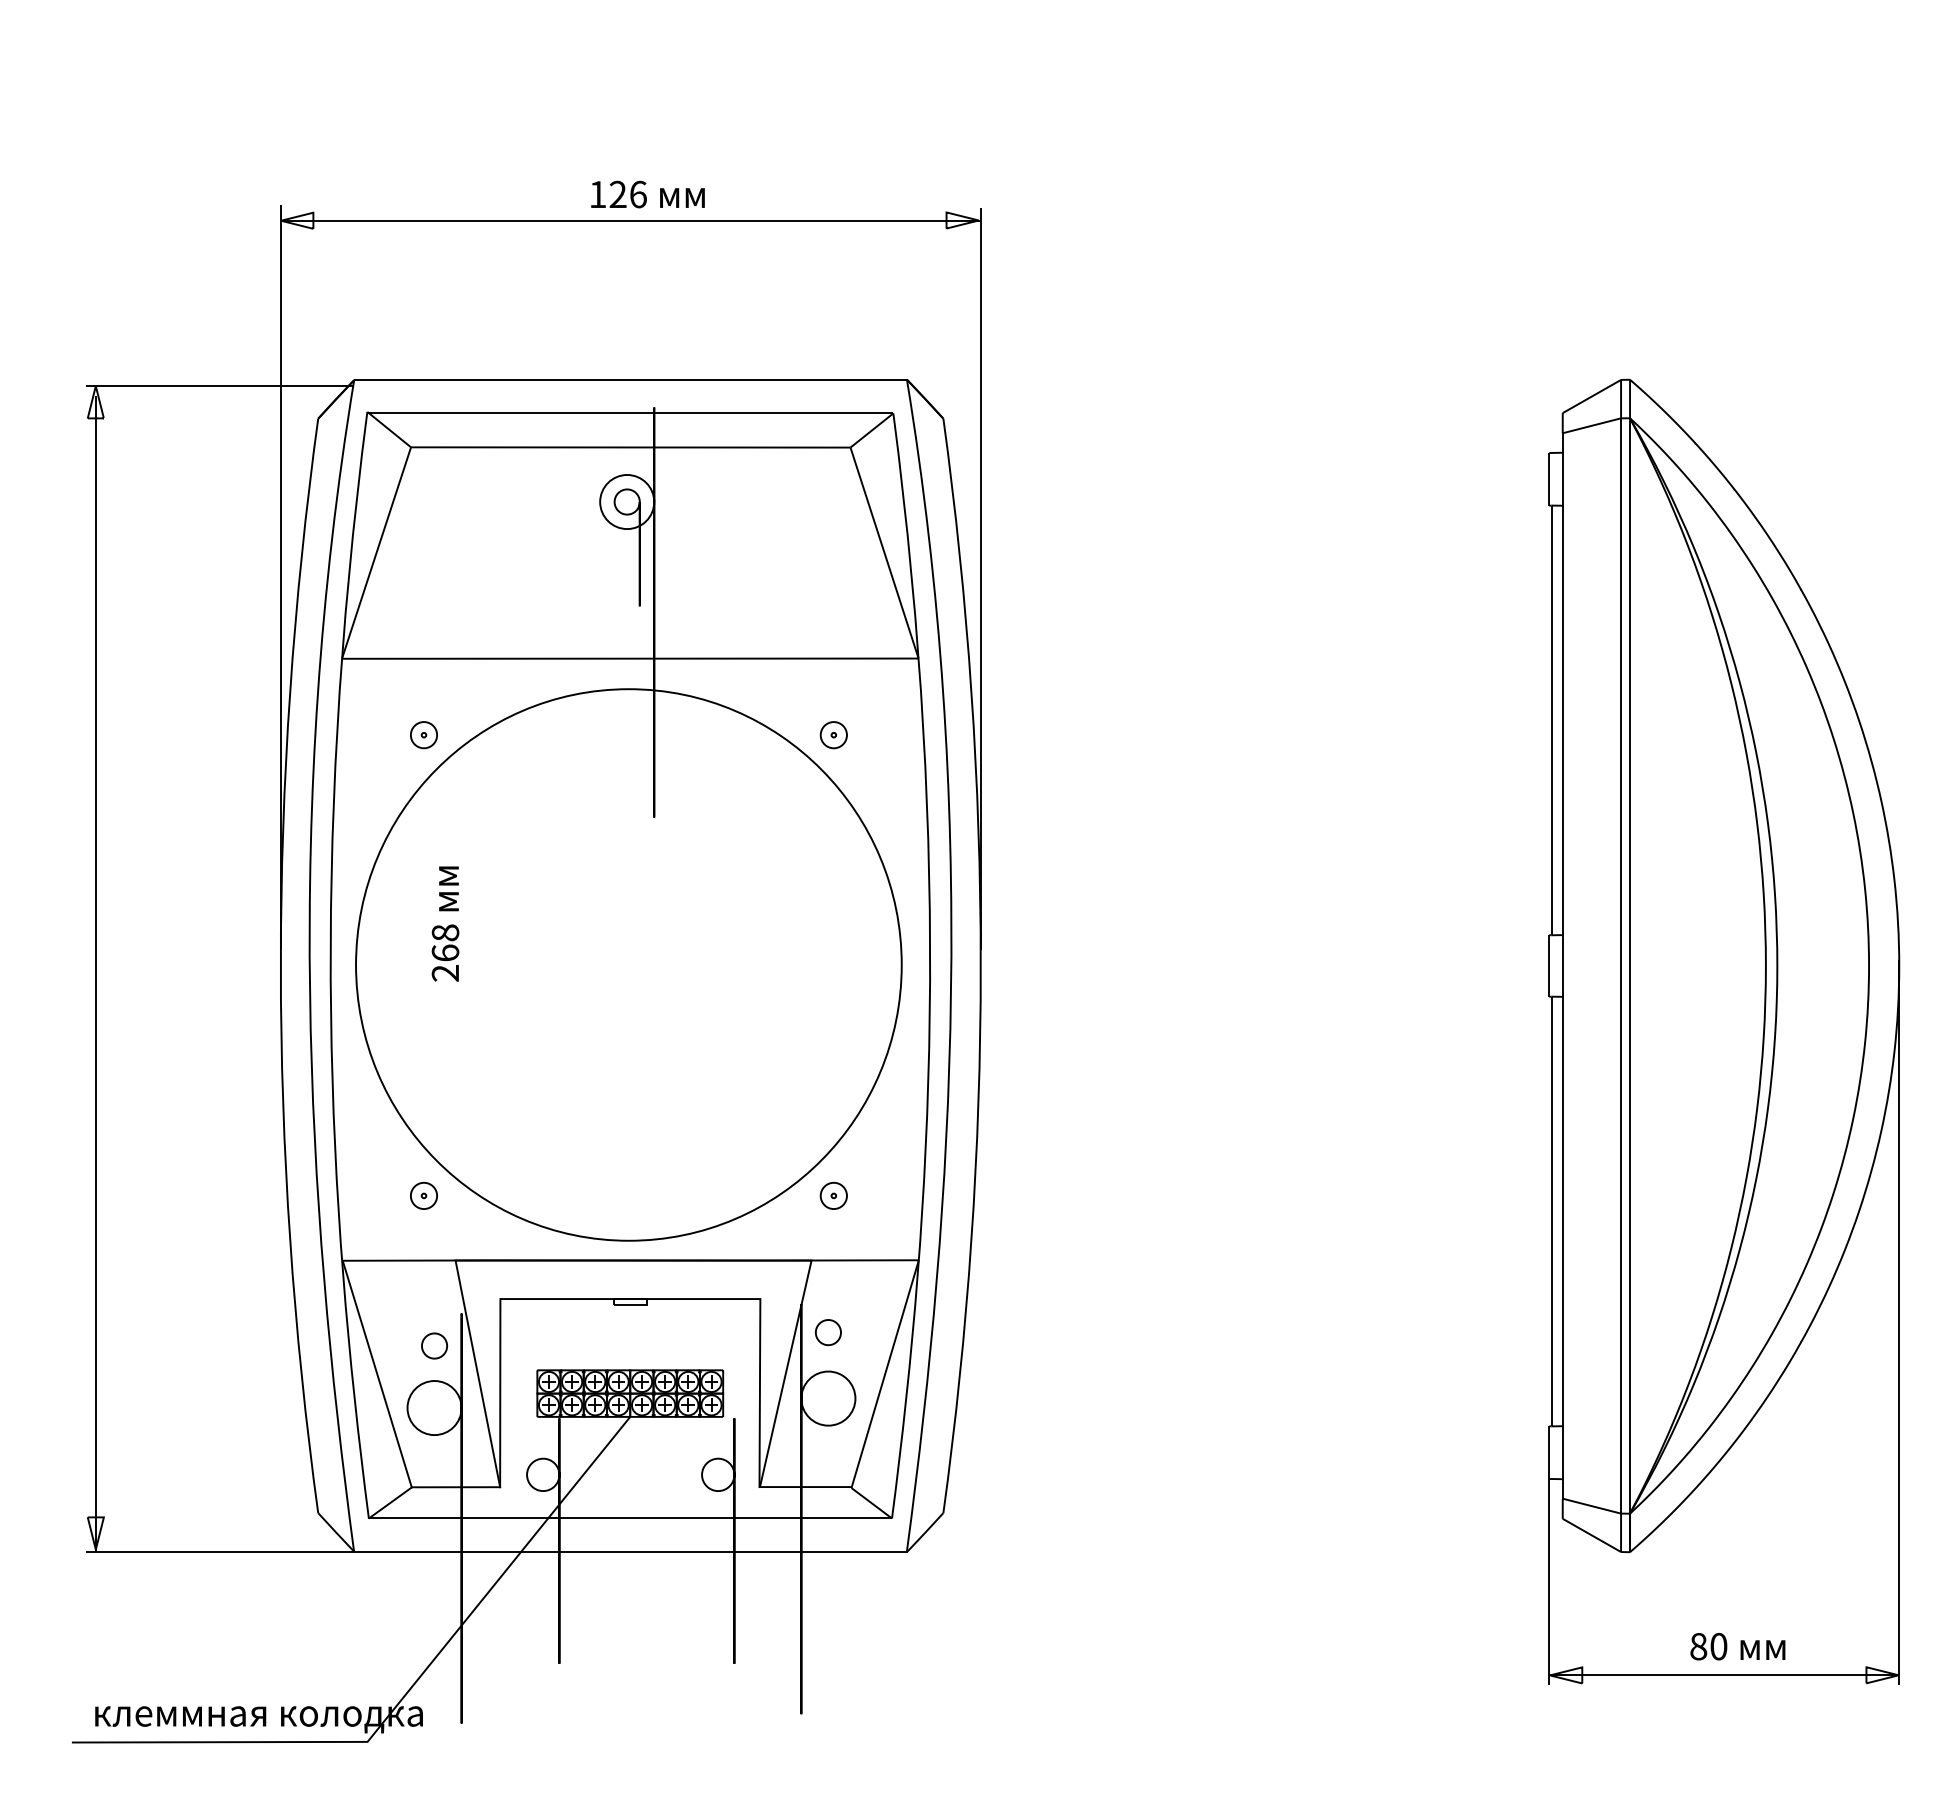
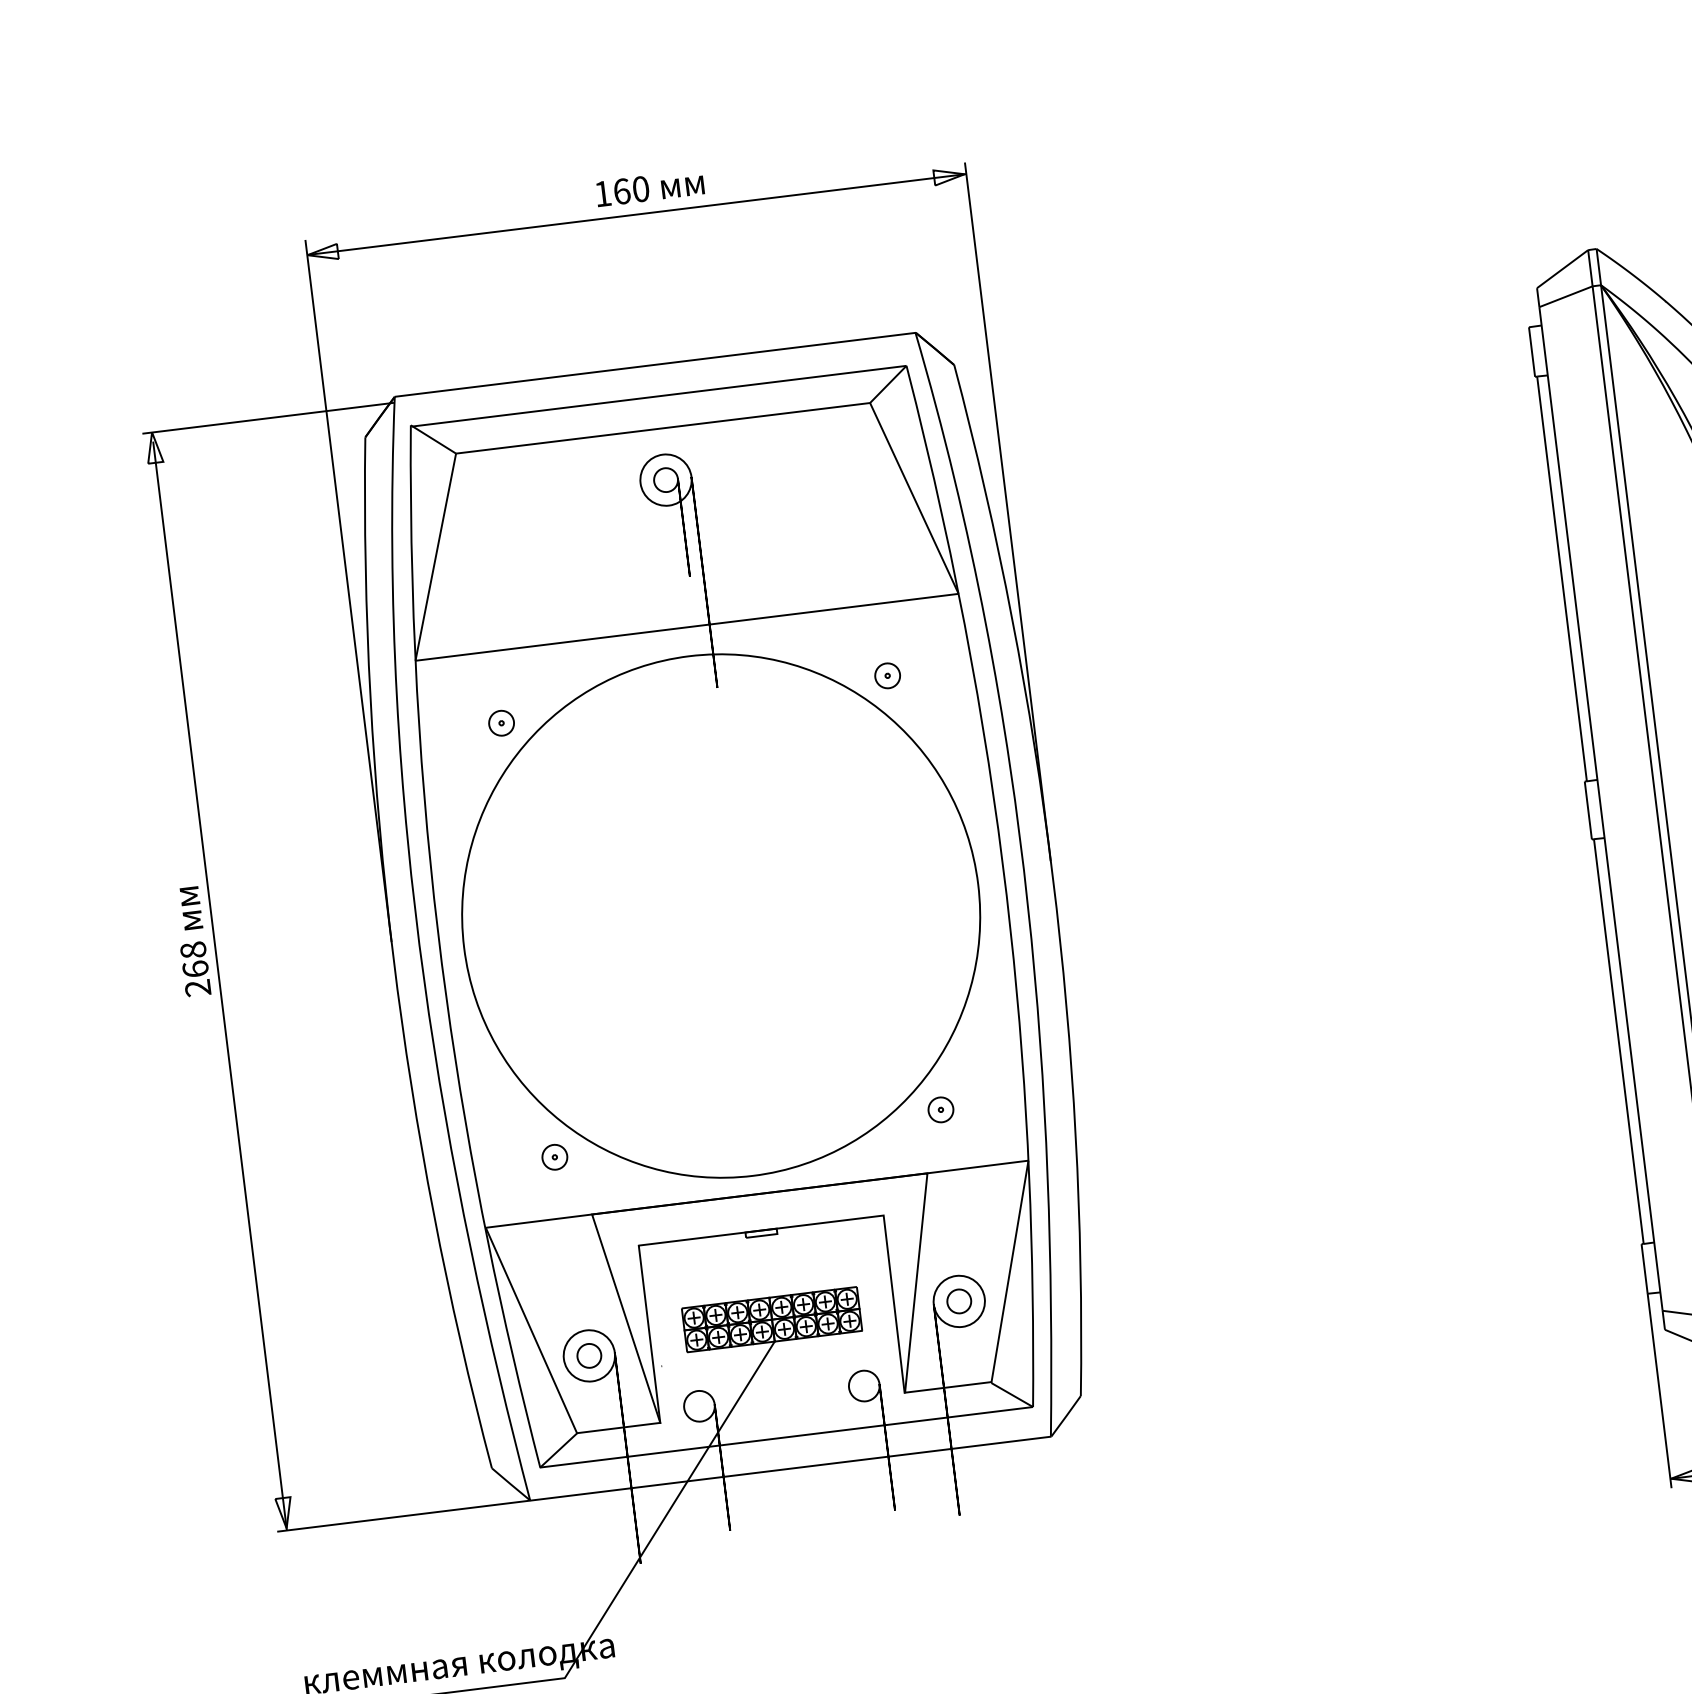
text: (627, 194) -> (630, 190), 126 -> 160
text: (445, 923) -> (192, 941), moved
part: (827, 1332) -> (958, 1301), moved
part: (434, 1345) -> (589, 1355), moved

